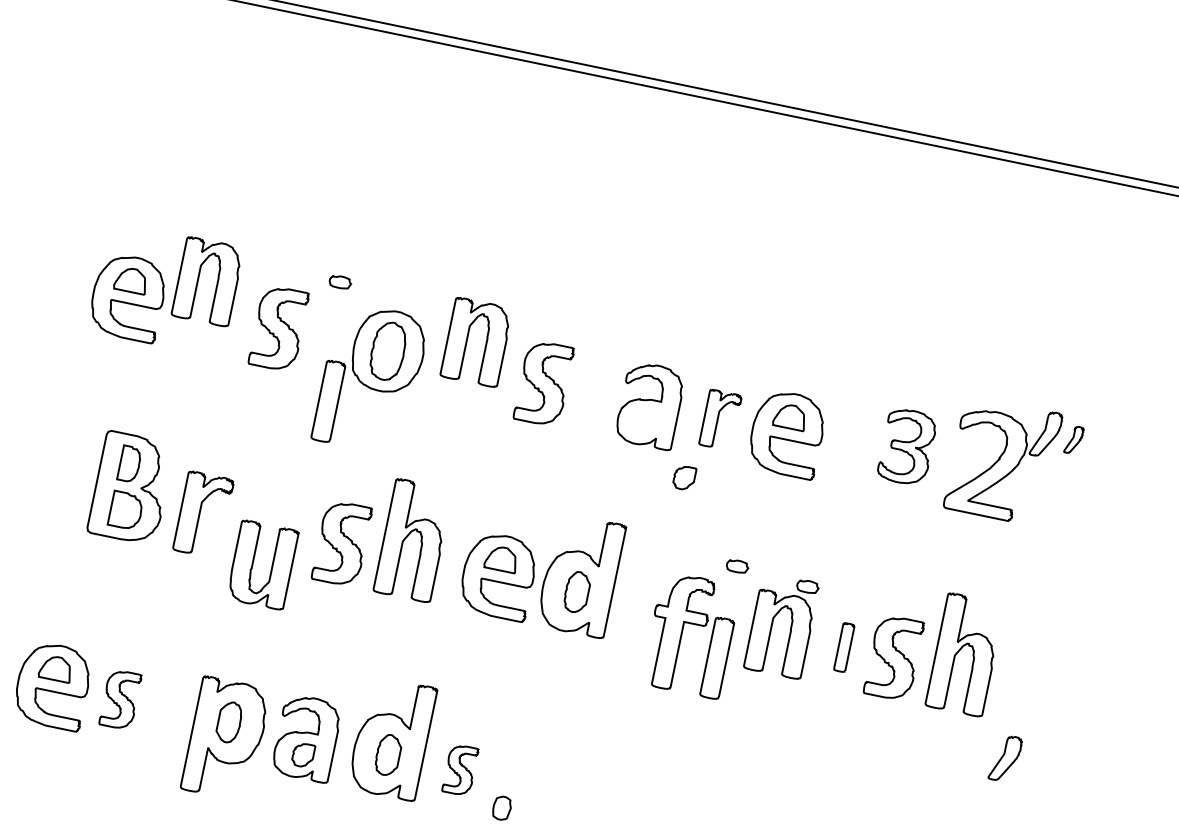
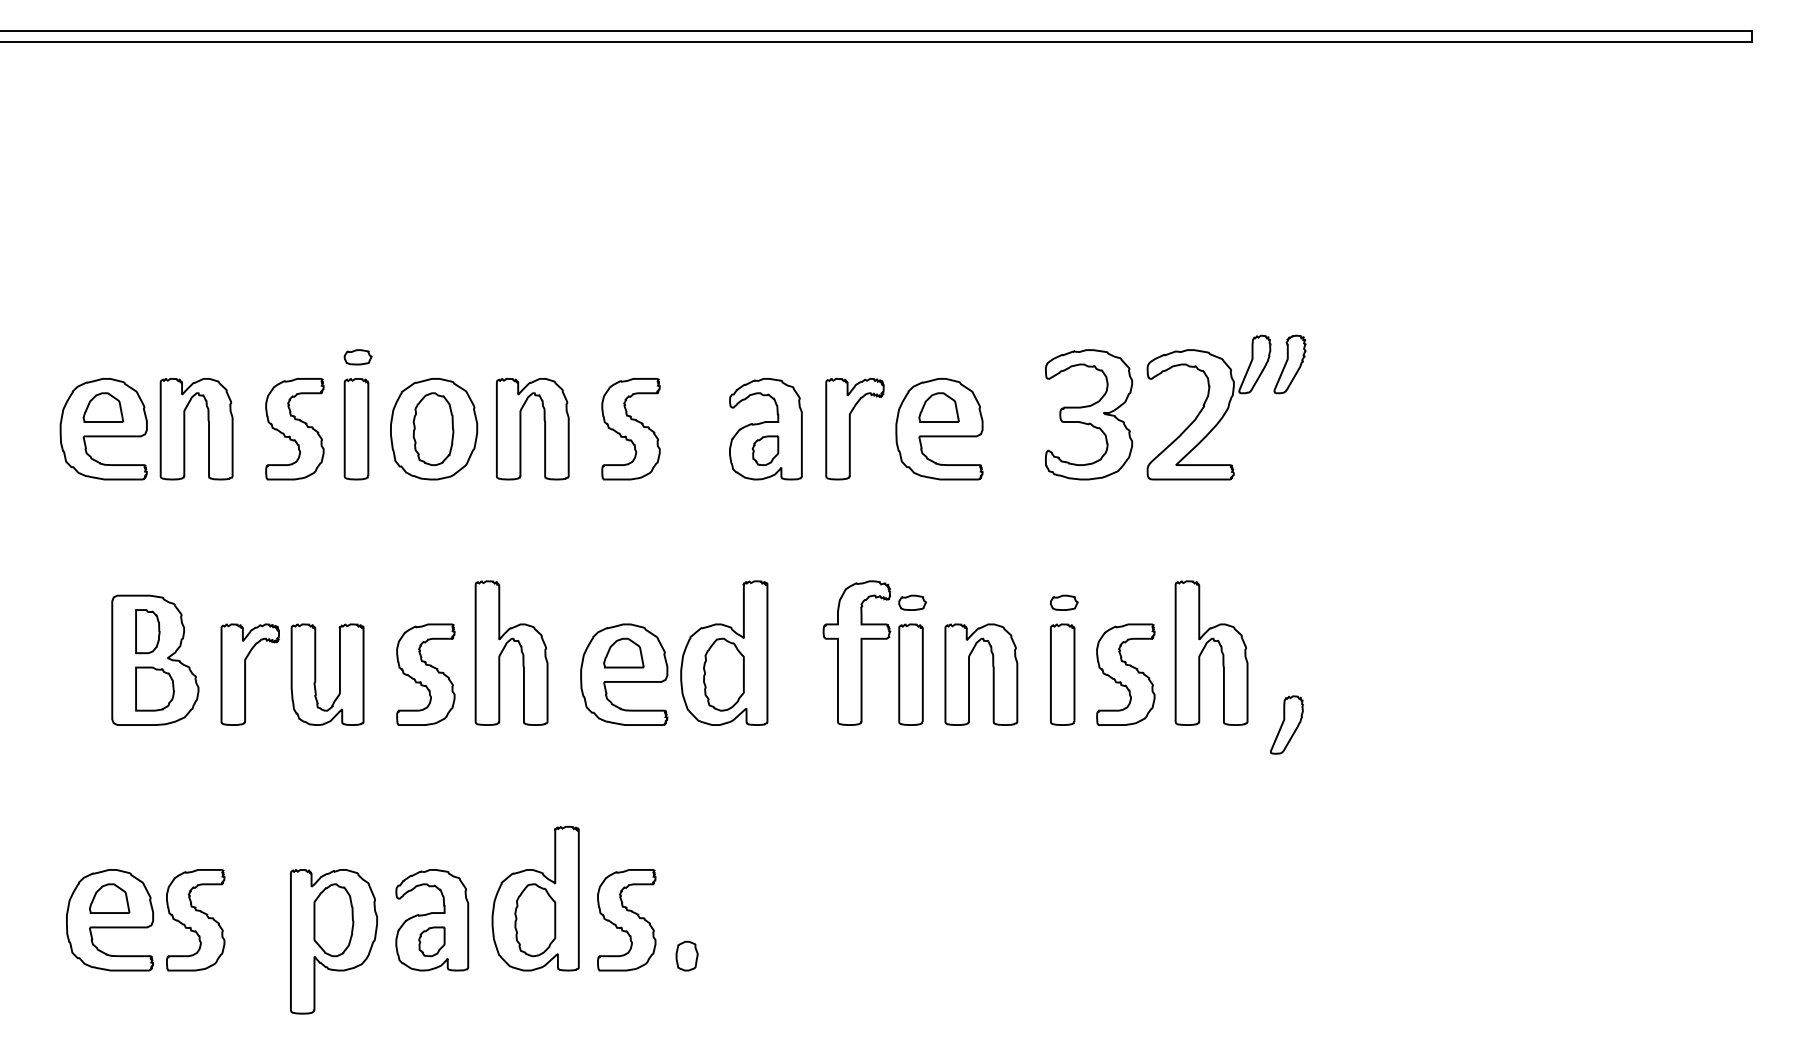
part: (198, 280) -> (185, 429), moved
part: (467, 340) -> (521, 429), moved
part: (328, 401) -> (356, 429), moved
part: (720, 420) -> (854, 429), size x1.43
part: (1073, 440) -> (1289, 364), size x1.67
part: (907, 446) -> (1088, 414), size x1.43
part: (684, 477) -> (765, 450), moved
part: (253, 563) -> (316, 674), moved
part: (808, 586) -> (1064, 602), moved
part: (576, 592) -> (723, 674), size x1.43
part: (682, 632) -> (862, 652), moved
part: (844, 647) -> (1062, 674), size x1.67
part: (120, 699) -> (195, 920), size x1.43
part: (229, 722) -> (333, 920), size x1.43
part: (388, 755) -> (535, 920), size x1.43
part: (1005, 758) -> (1286, 724), moved
part: (460, 770) -> (626, 920), size x1.67

